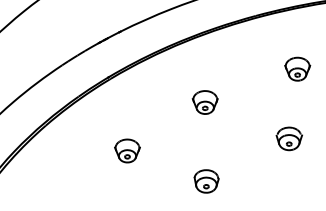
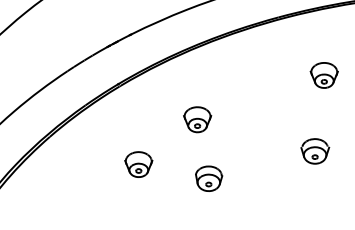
part: (205, 102) -> (197, 119), moved
part: (207, 181) -> (209, 178), moved

